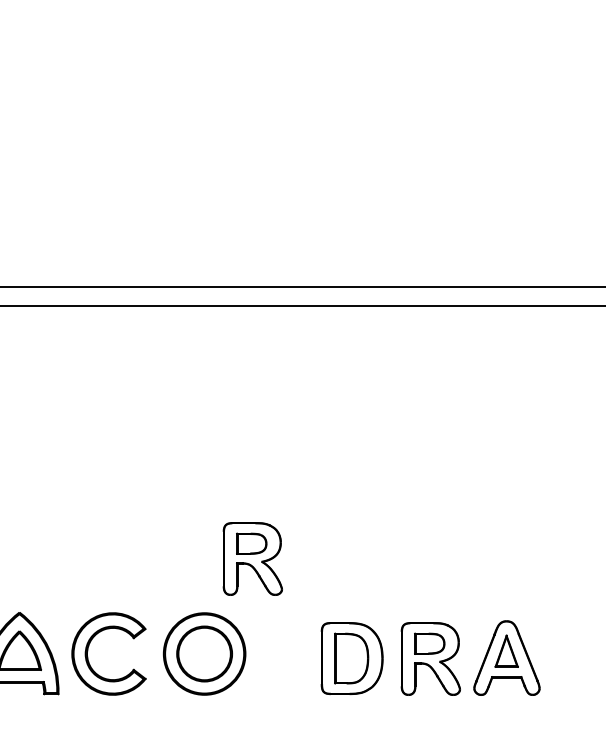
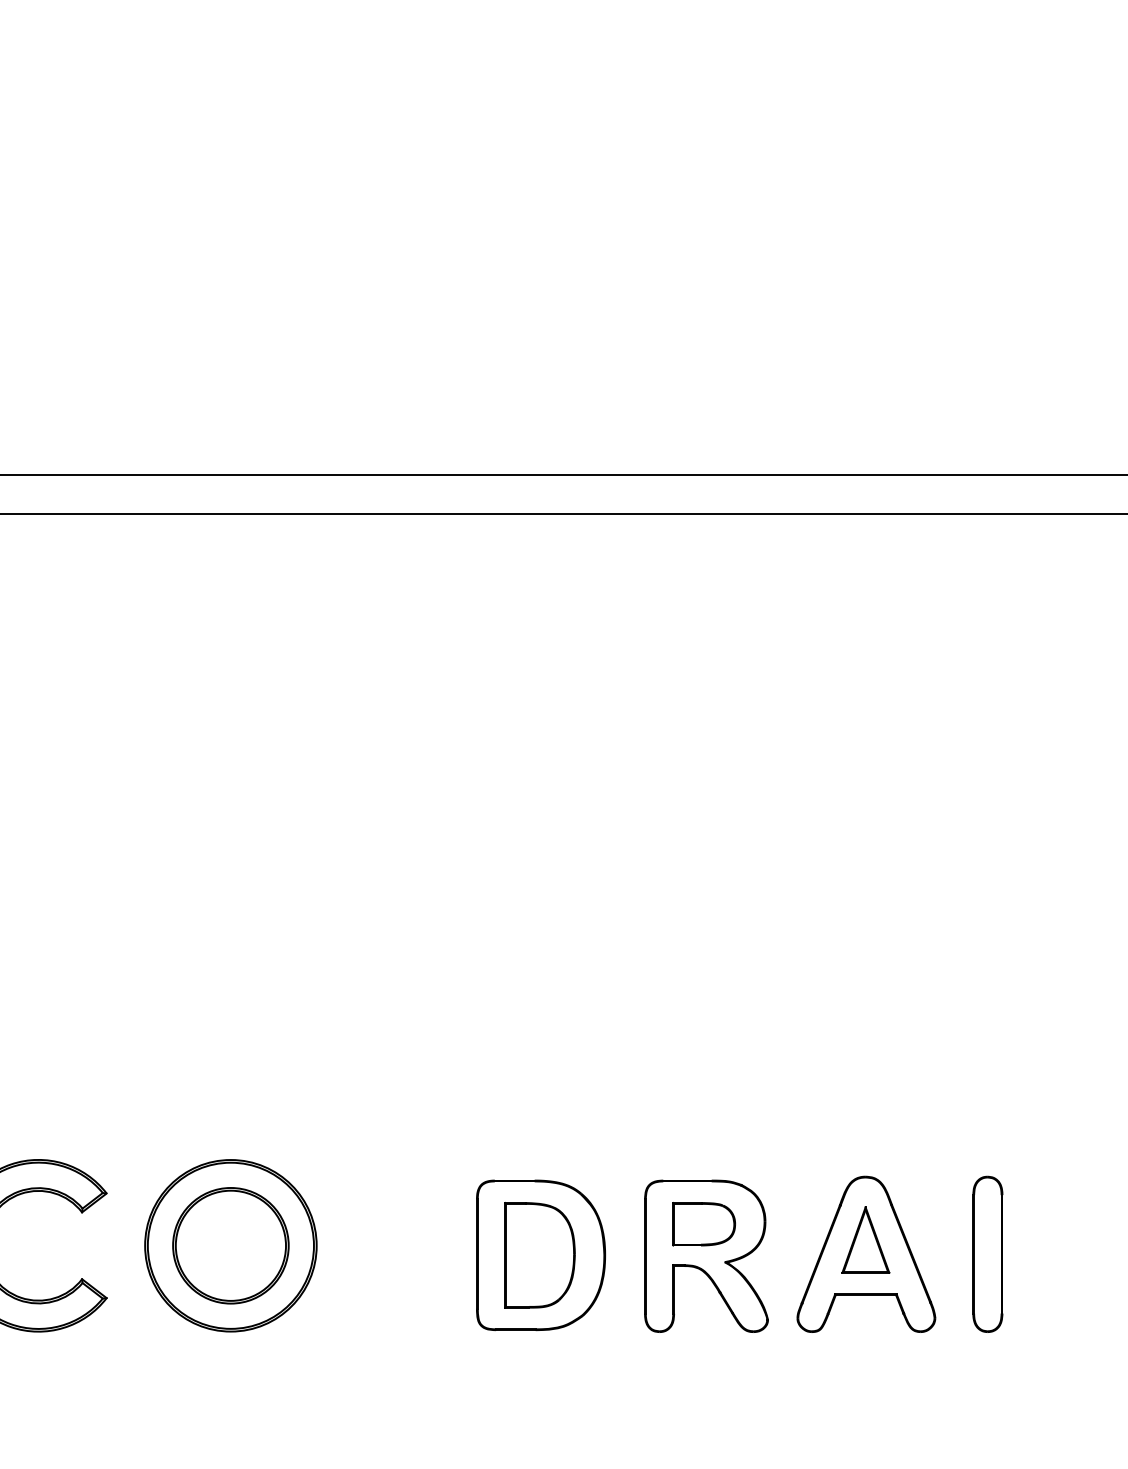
part: (252, 558) -> (331, 1045), removed
part: (564, 657) -> (987, 1253), added

